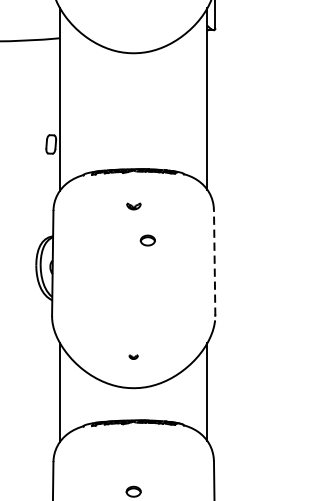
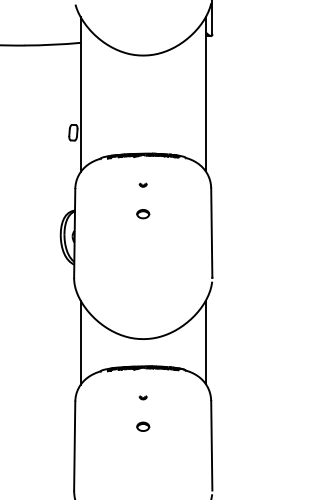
part: (132, 205) -> (142, 184), size x0.62
part: (148, 241) -> (143, 214), moved
line: (214, 263) -> (211, 233), dashed -> solid
part: (132, 356) -> (142, 397), moved

